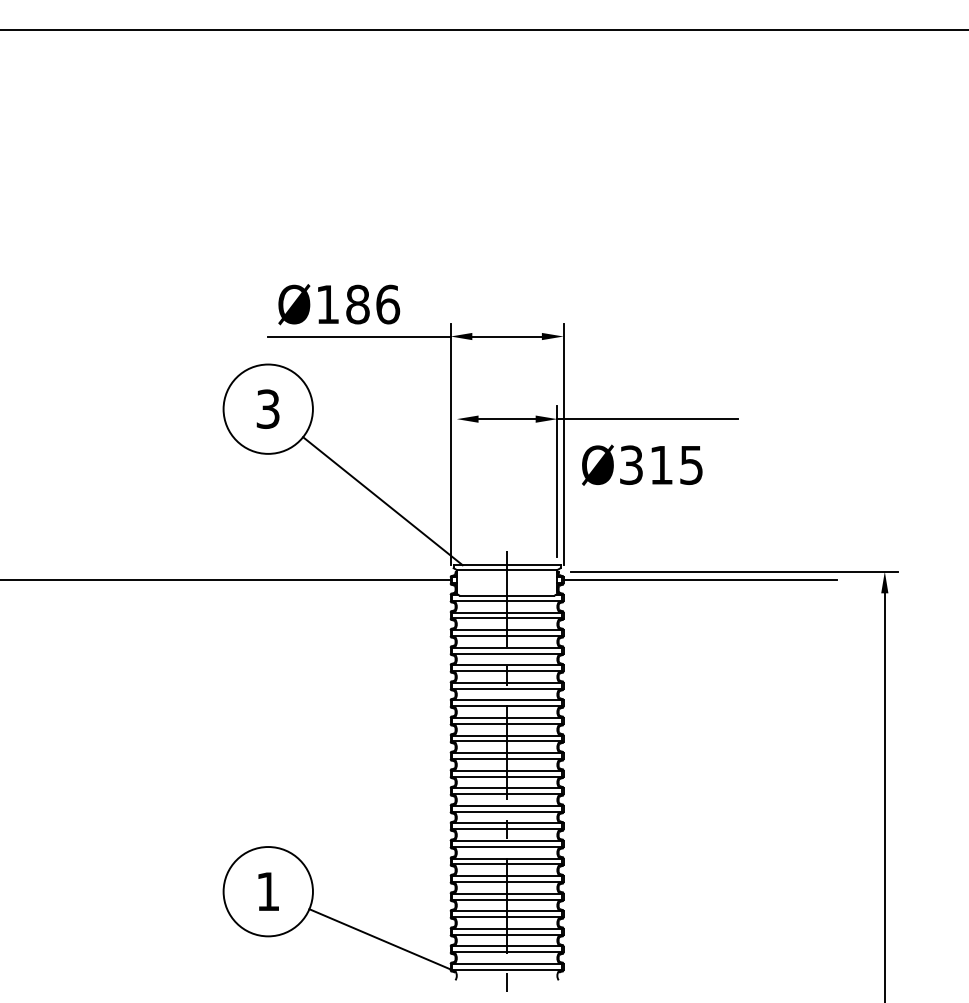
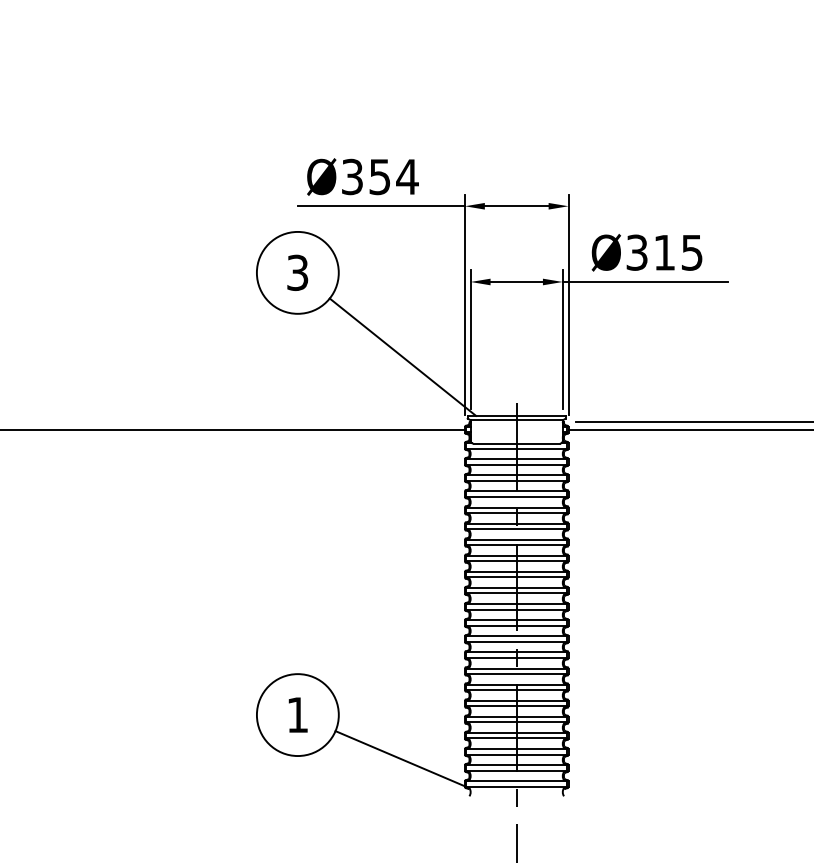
text: (358, 304) -> (380, 176), Ø186 -> Ø354
text: (642, 464) -> (647, 252), moved
line: (456, 481) -> (470, 339), added

